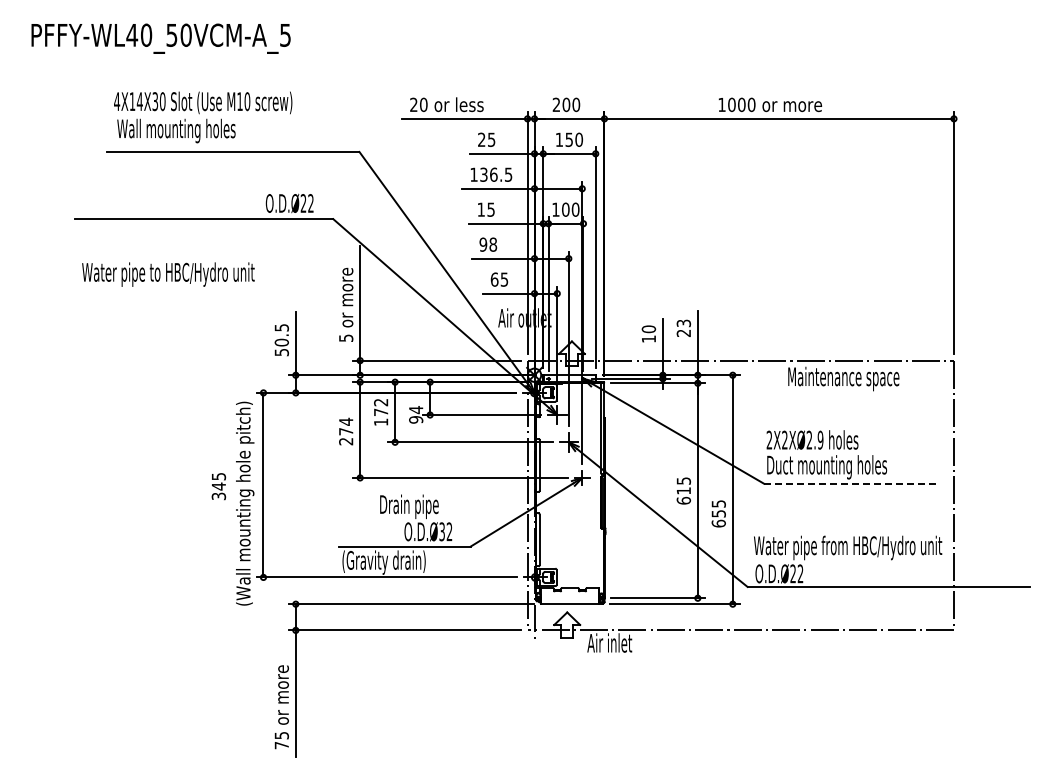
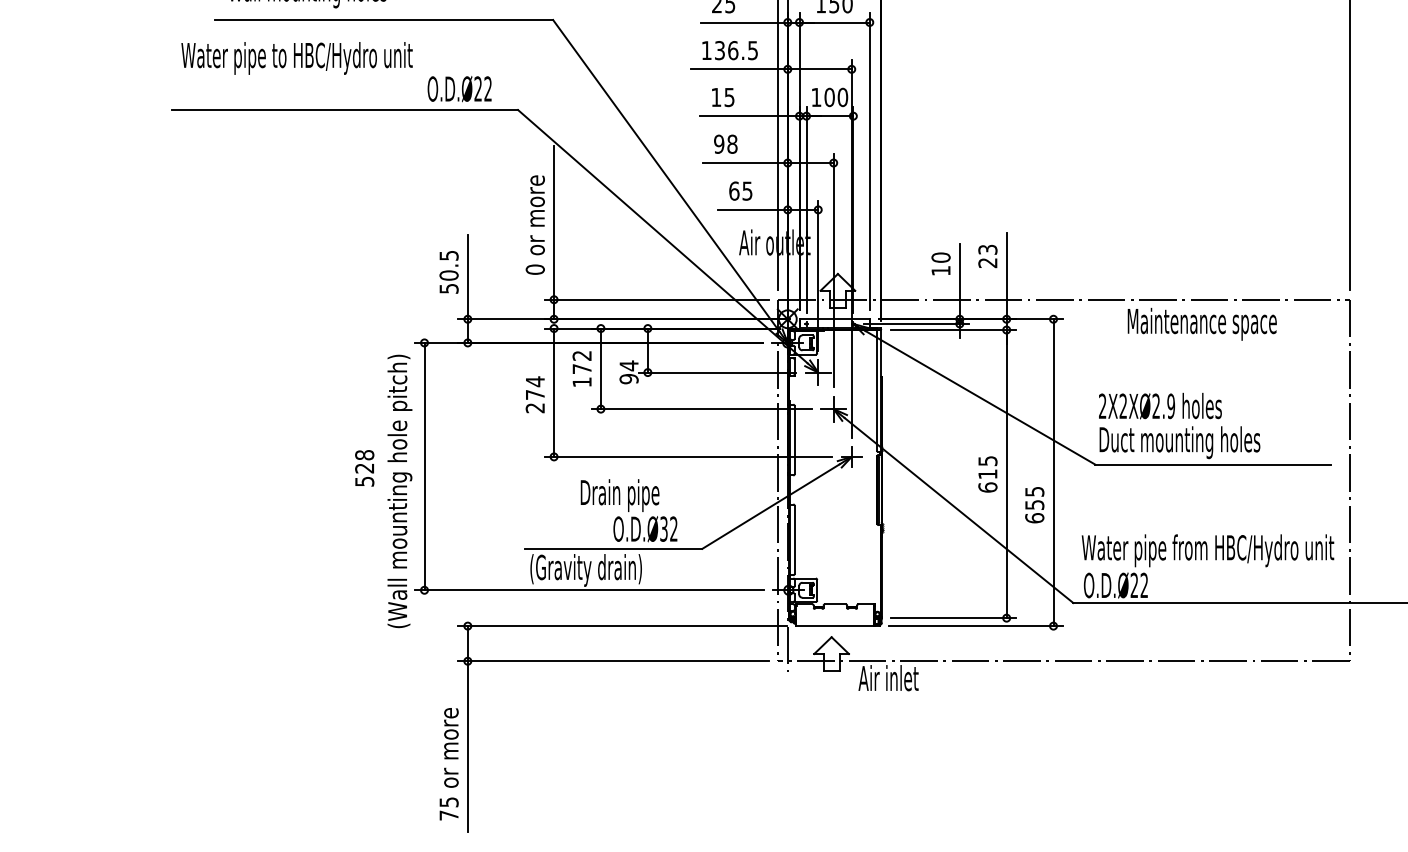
text: (168, 274) -> (297, 58), moved
text: (346, 338) -> (535, 270), 5 -> 0
line: (851, 483) -> (1212, 464), dashed -> solid
text: (218, 485) -> (364, 467), 345 -> 528

